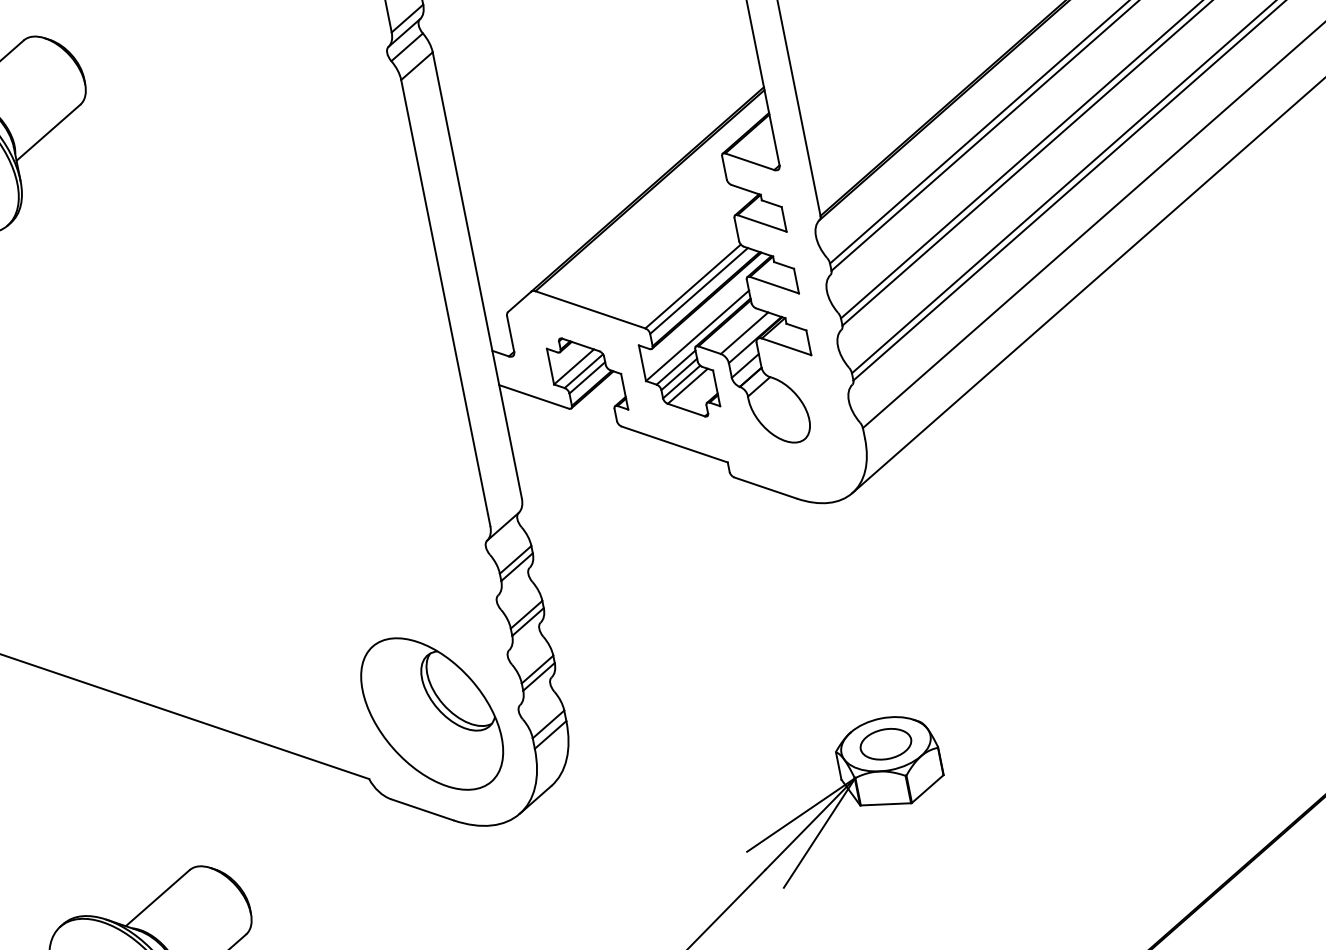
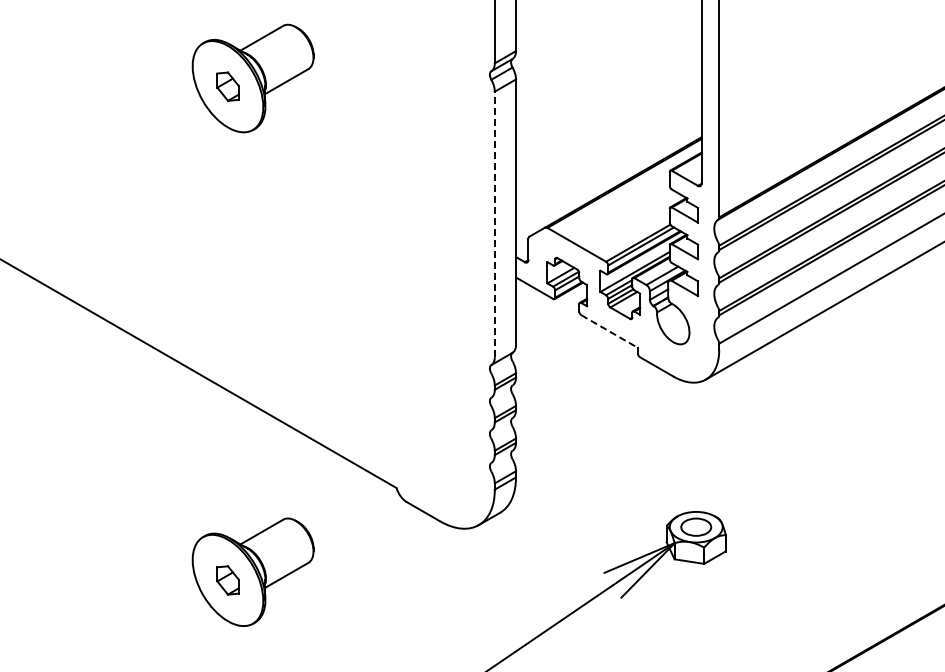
line: (445, 303) -> (494, 224), solid -> dashed
line: (674, 444) -> (609, 331), solid -> dashed
part: (431, 713) -> (439, 457), removed

